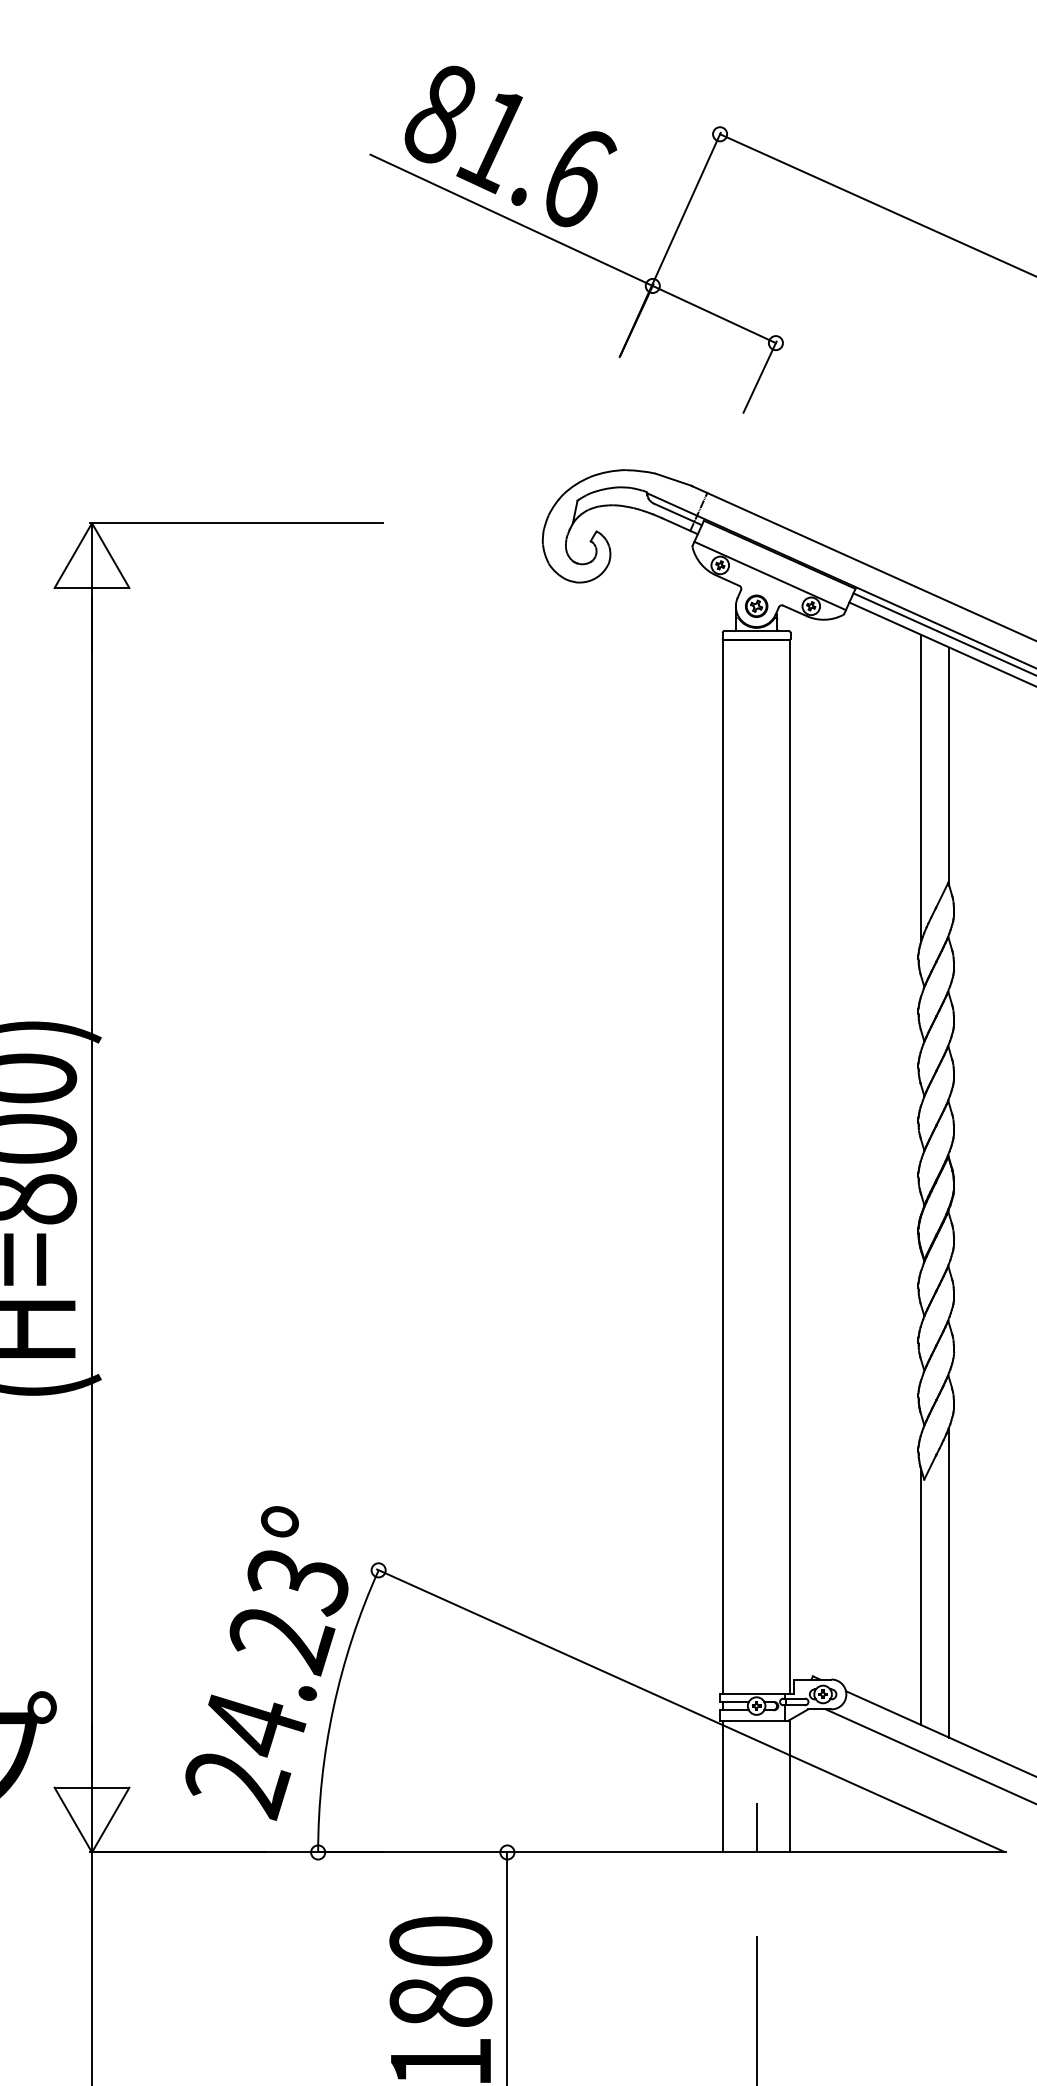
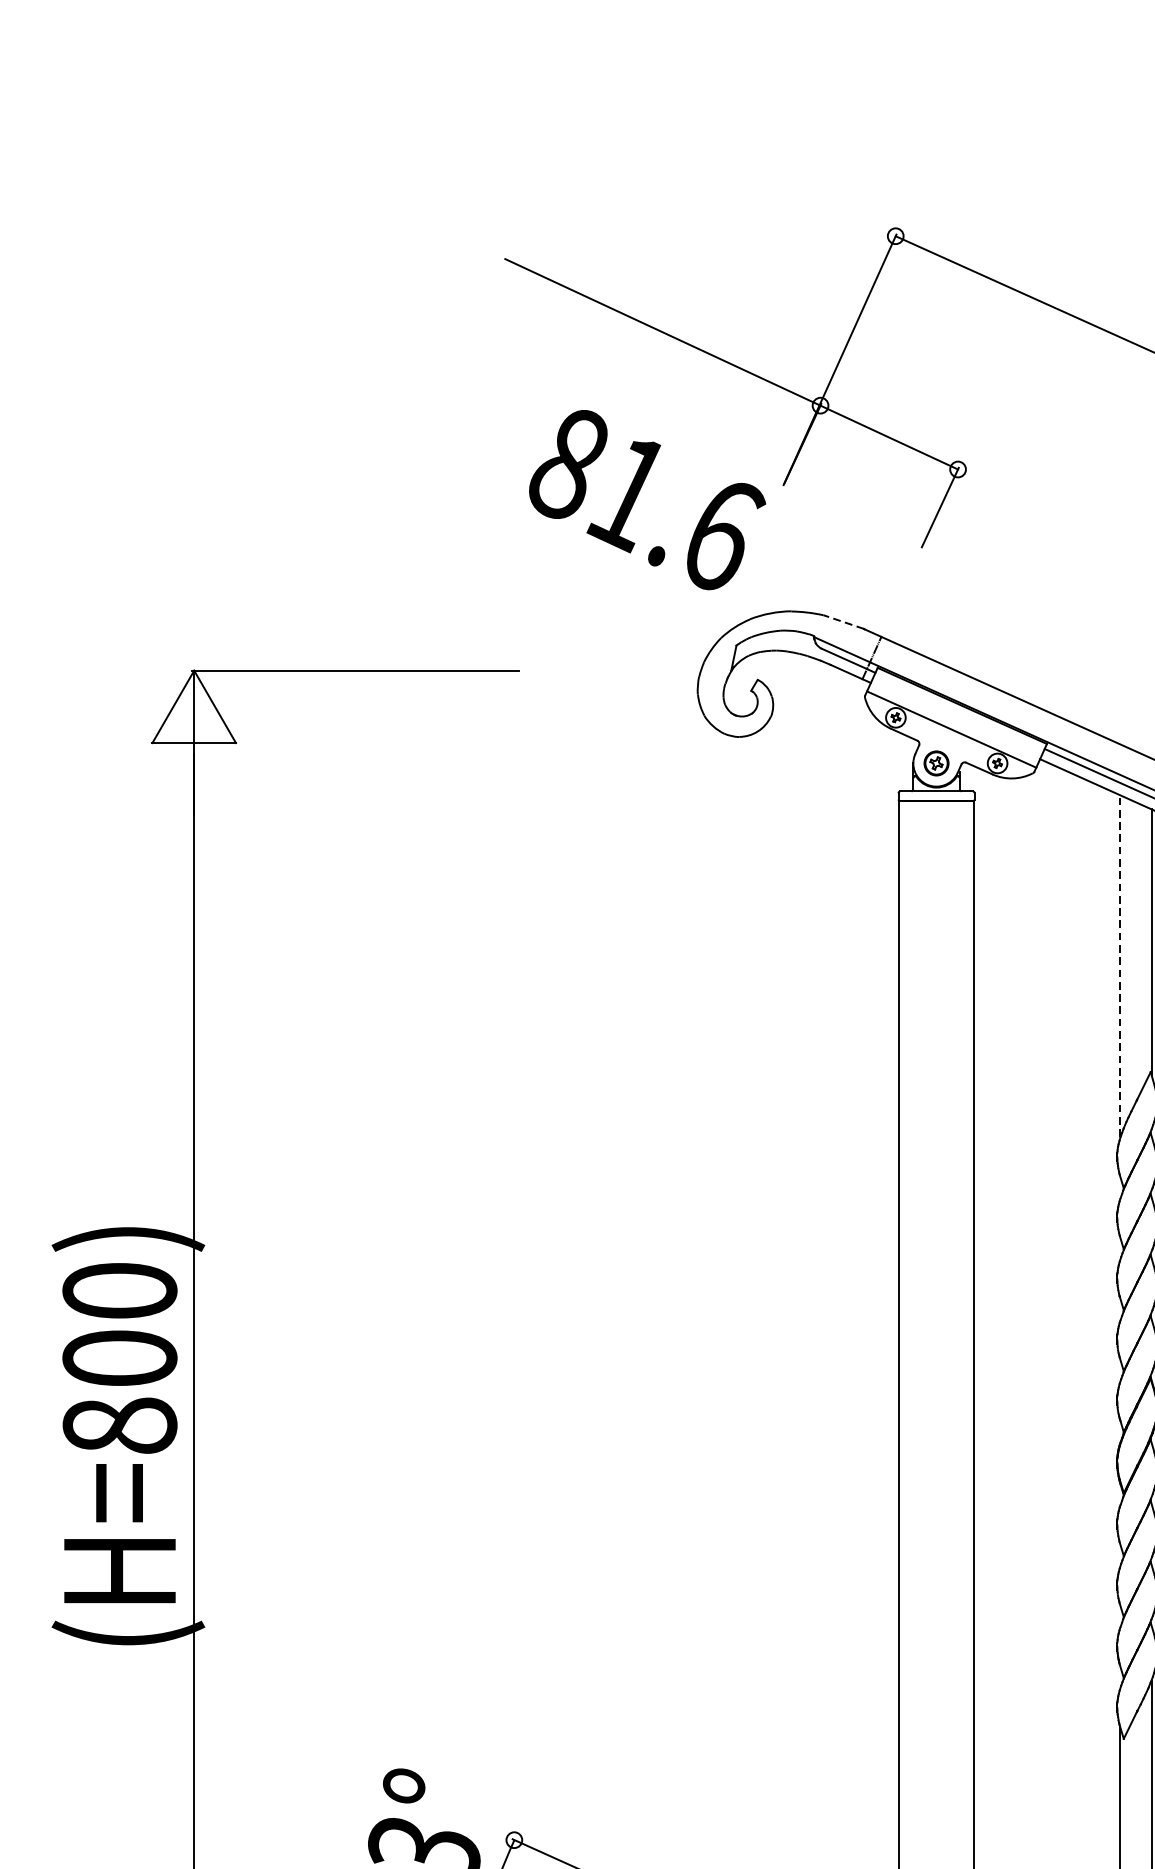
text: (510, 146) -> (647, 500), moved
line: (673, 479) -> (843, 621), solid -> dashed
line: (921, 787) -> (1120, 965), solid -> dashed

